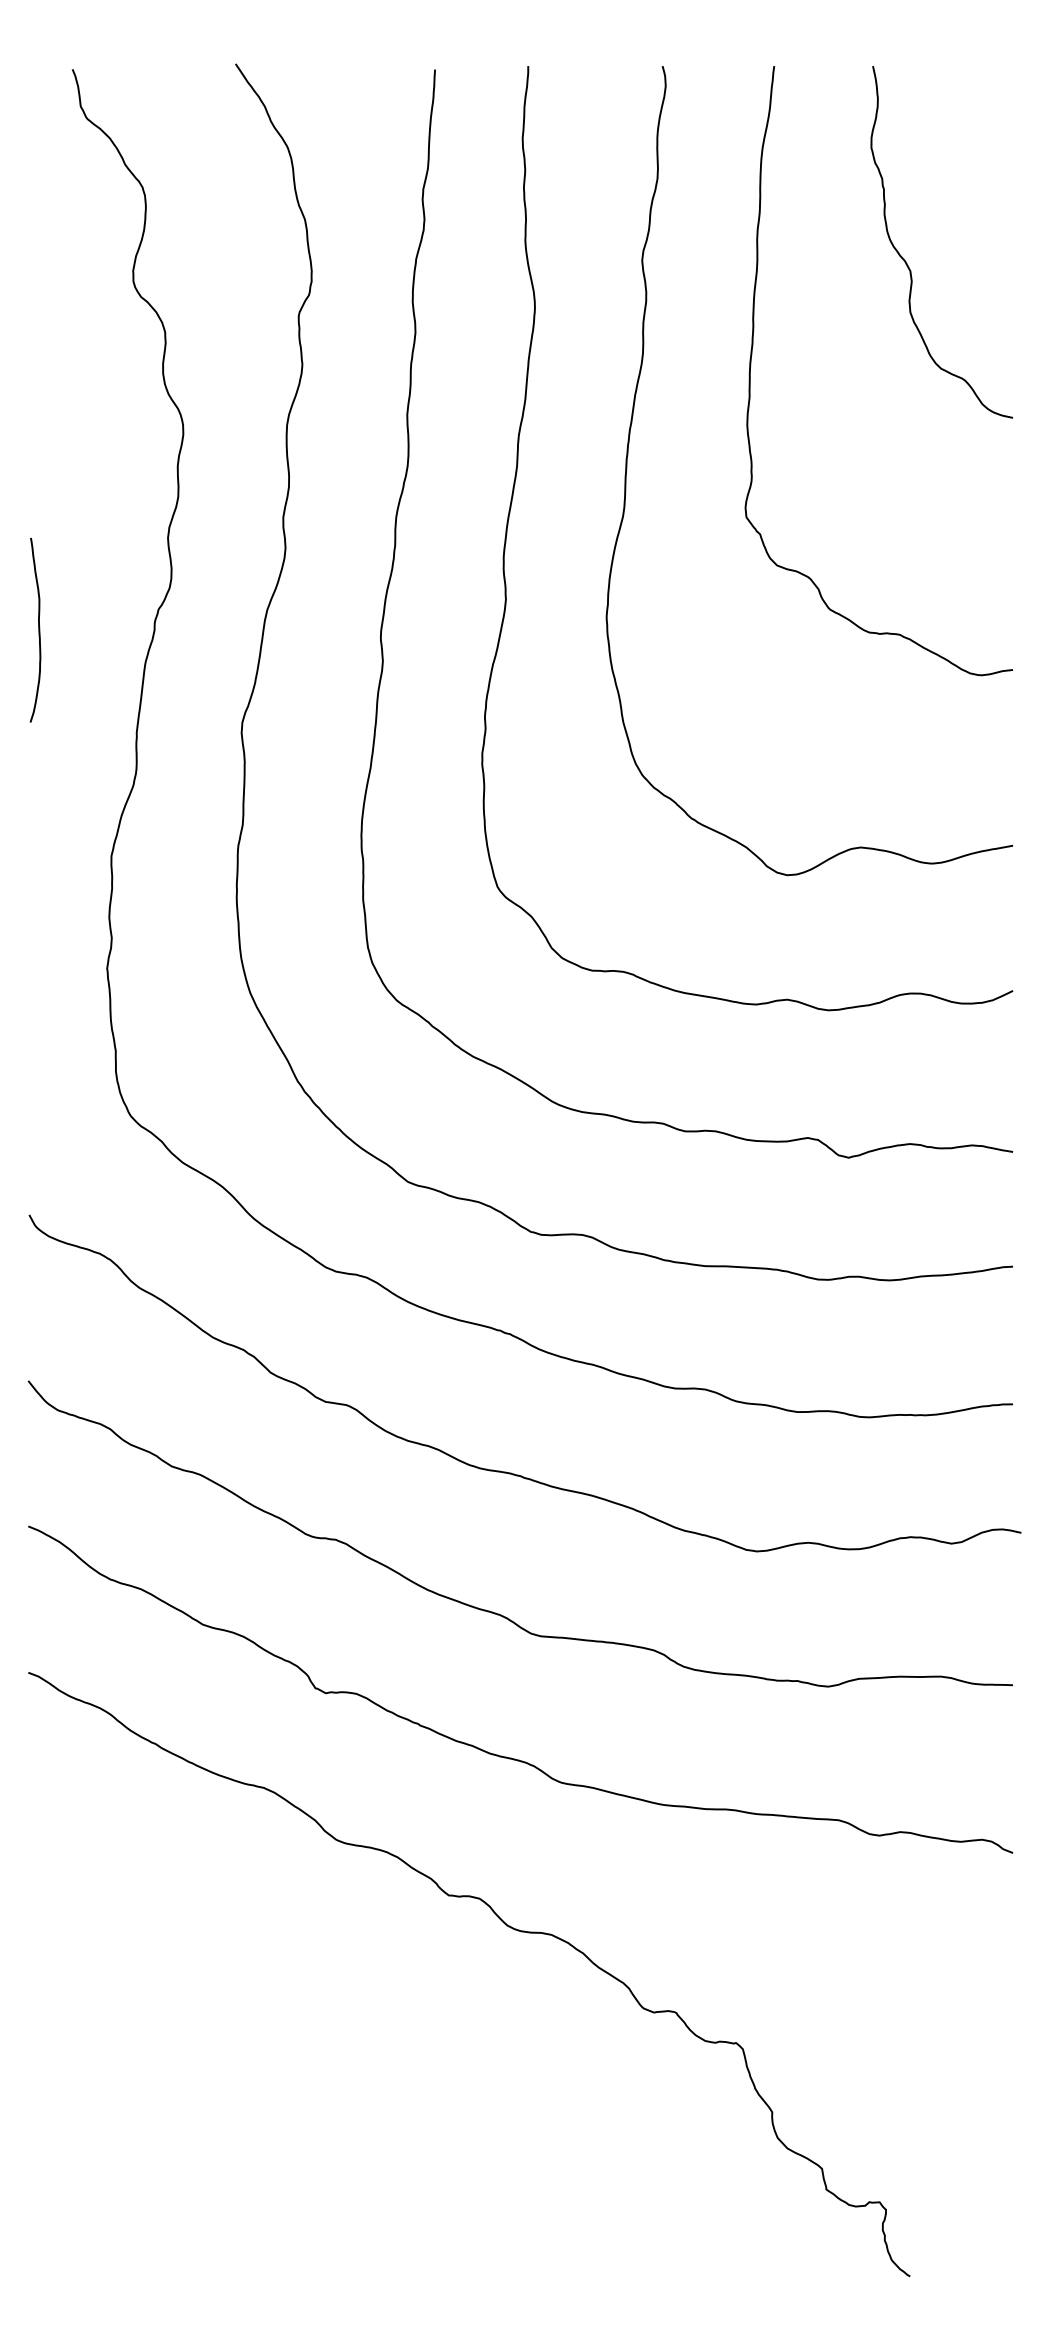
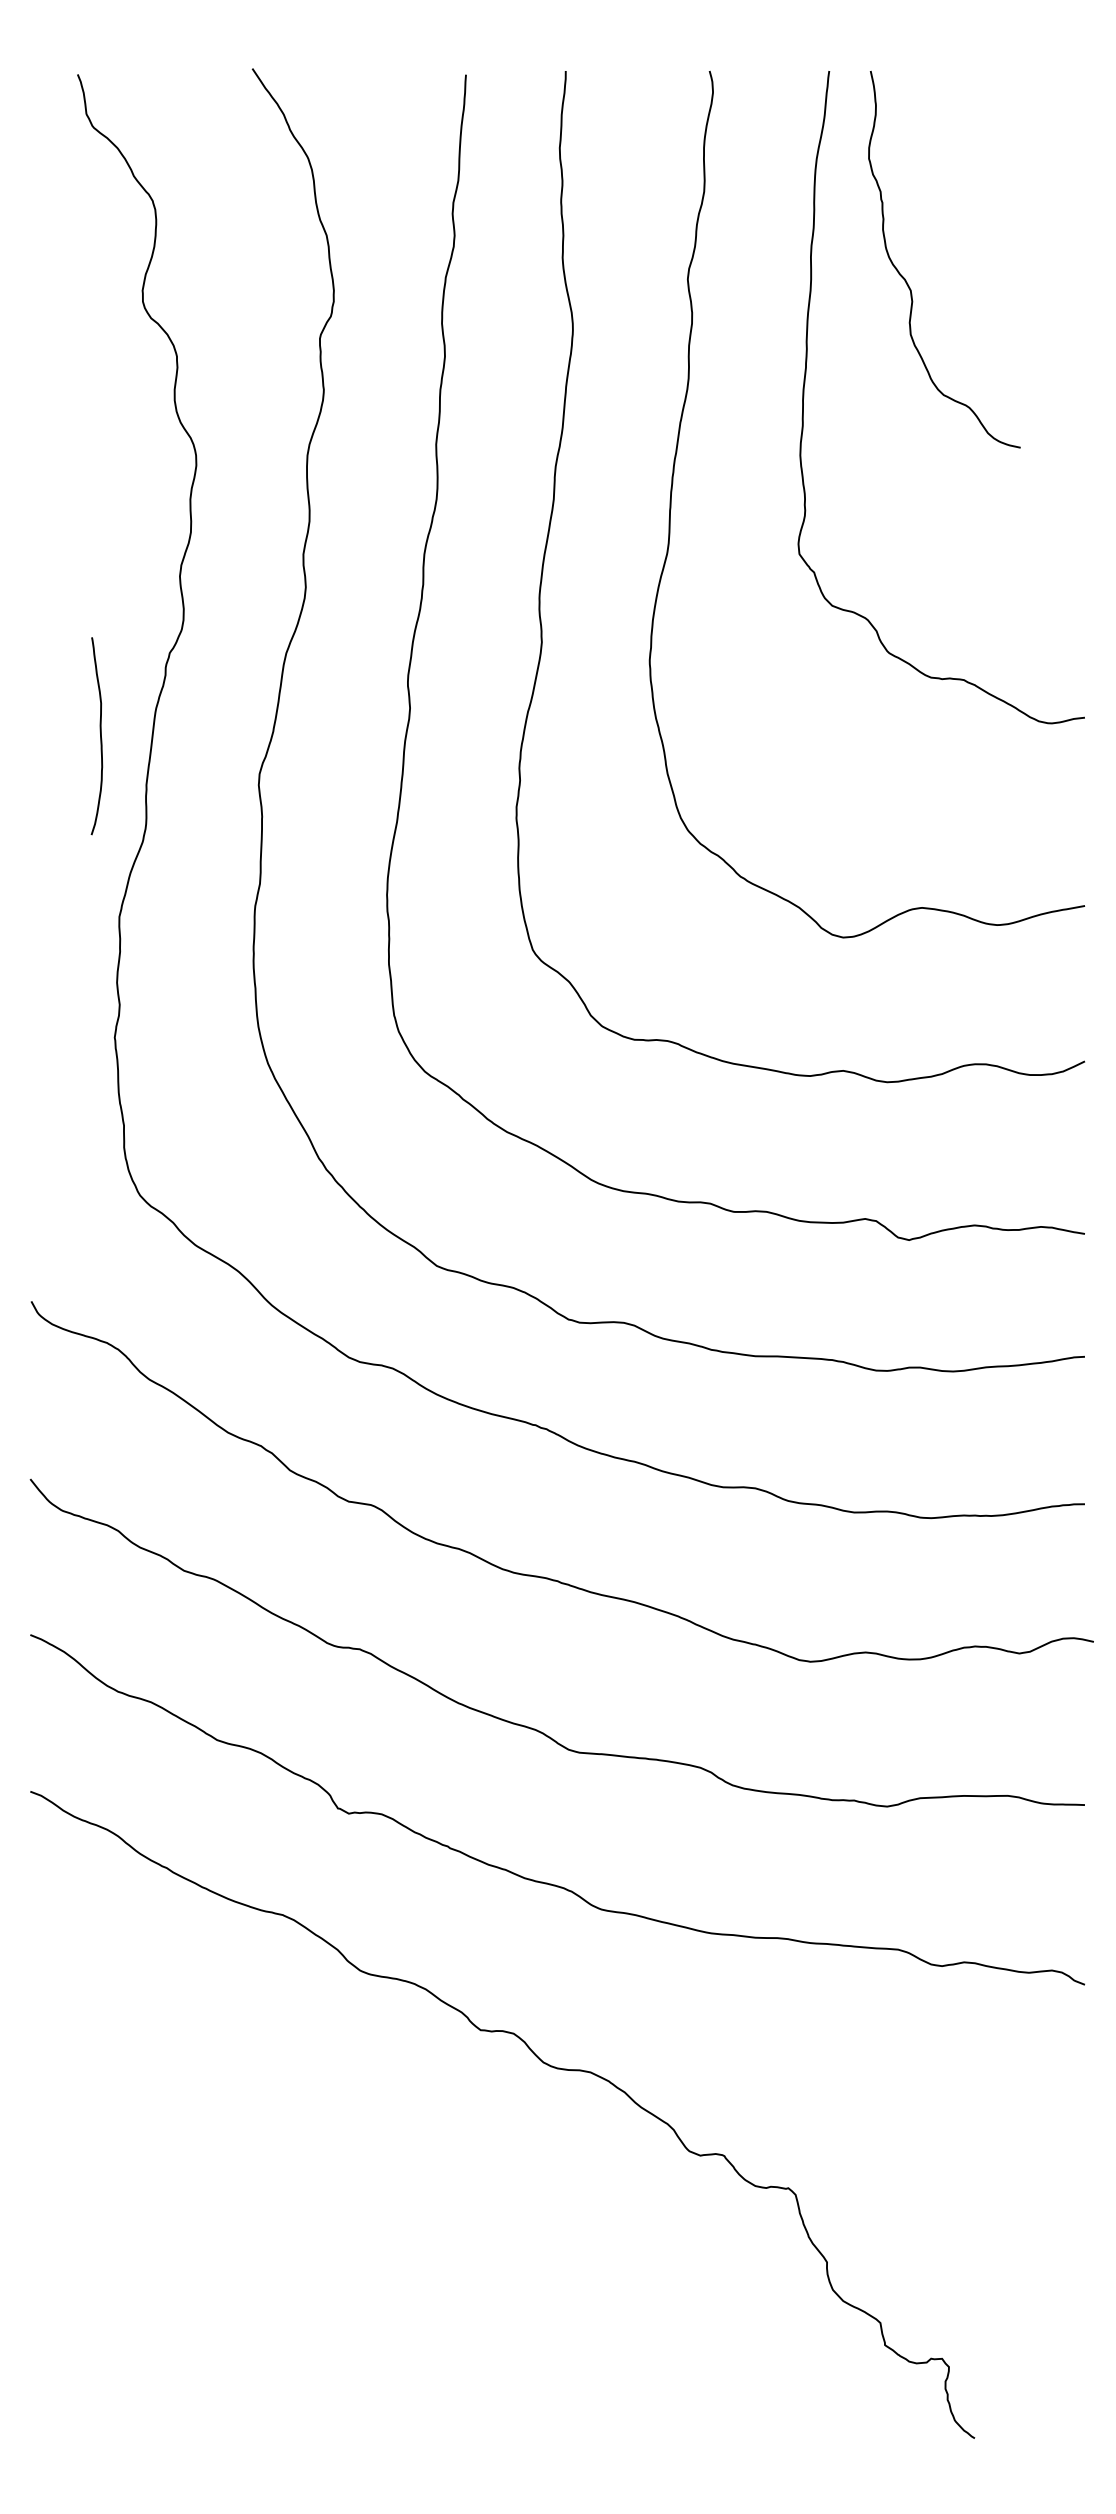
curve: (906, 261) -> (906, 280), moved
curve: (38, 629) -> (100, 735), moved

